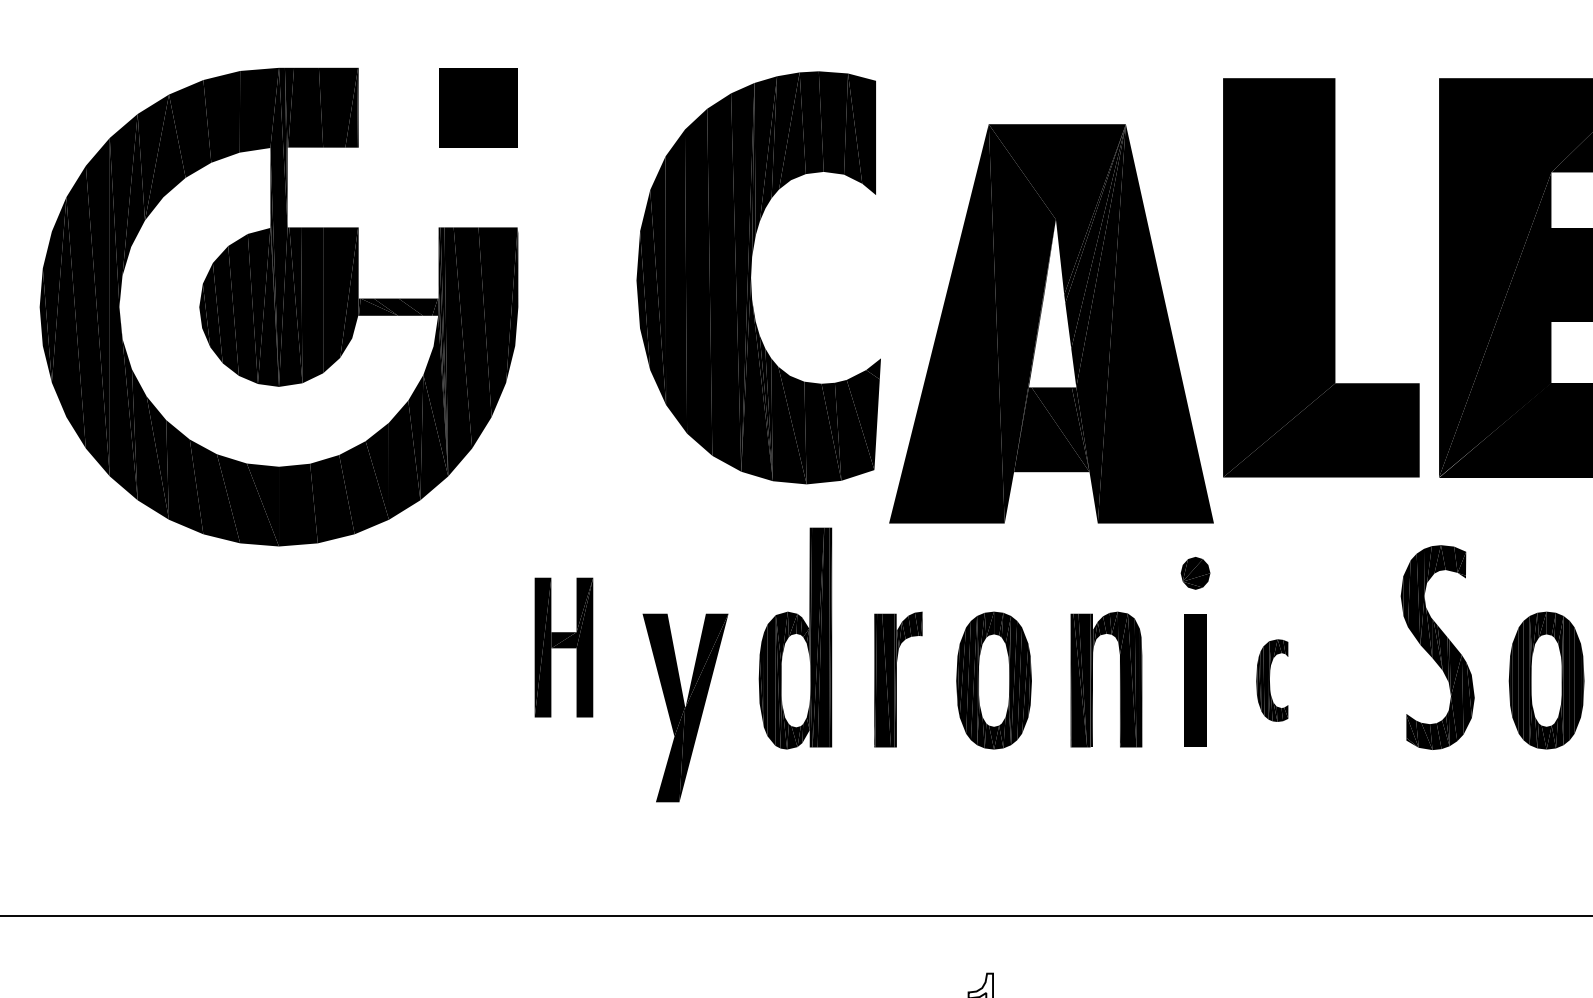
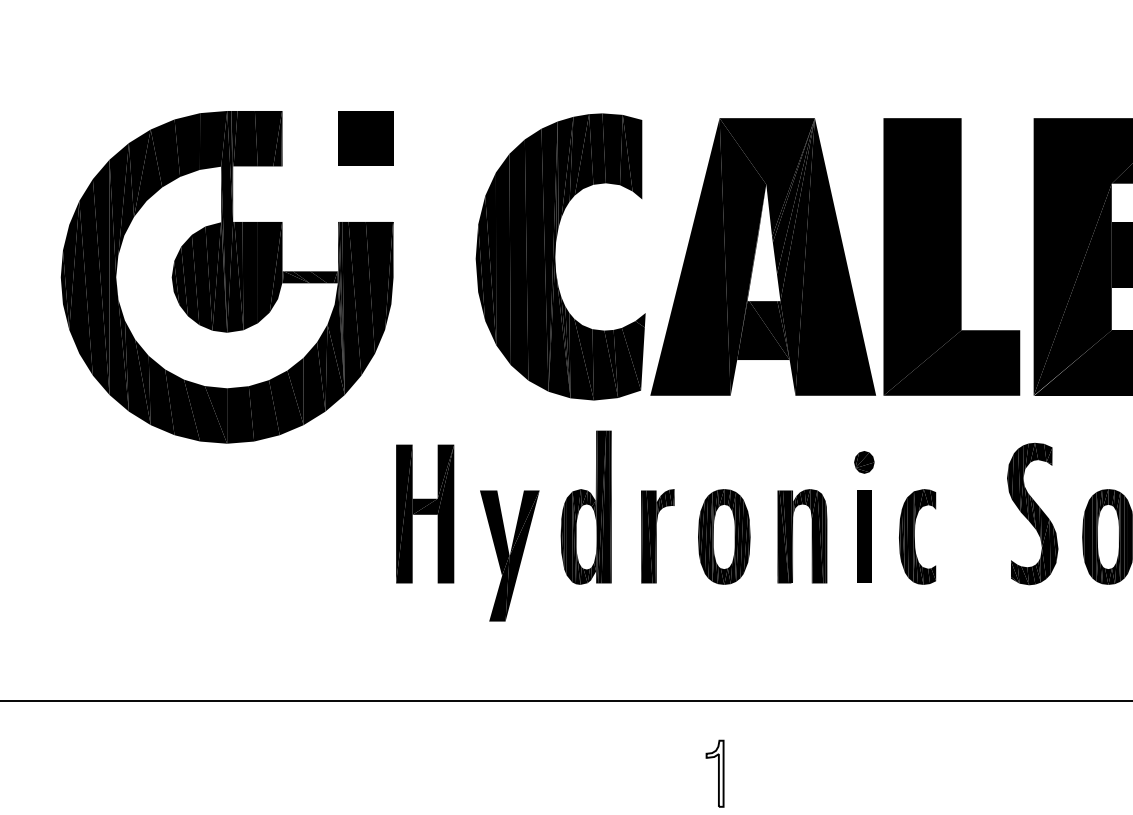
part: (1050, 323) -> (762, 256), moved
part: (564, 646) -> (425, 513), size x1.43
part: (1271, 679) -> (917, 536), size x1.67

